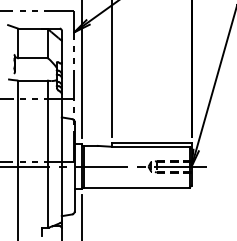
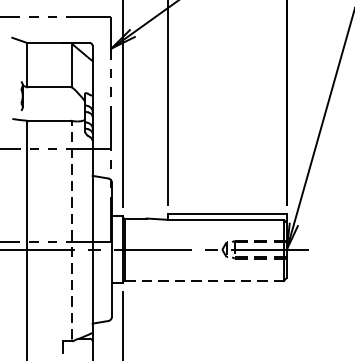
line: (47, 154) -> (71, 231), solid -> dashed
line: (136, 187) -> (204, 280), solid -> dashed

